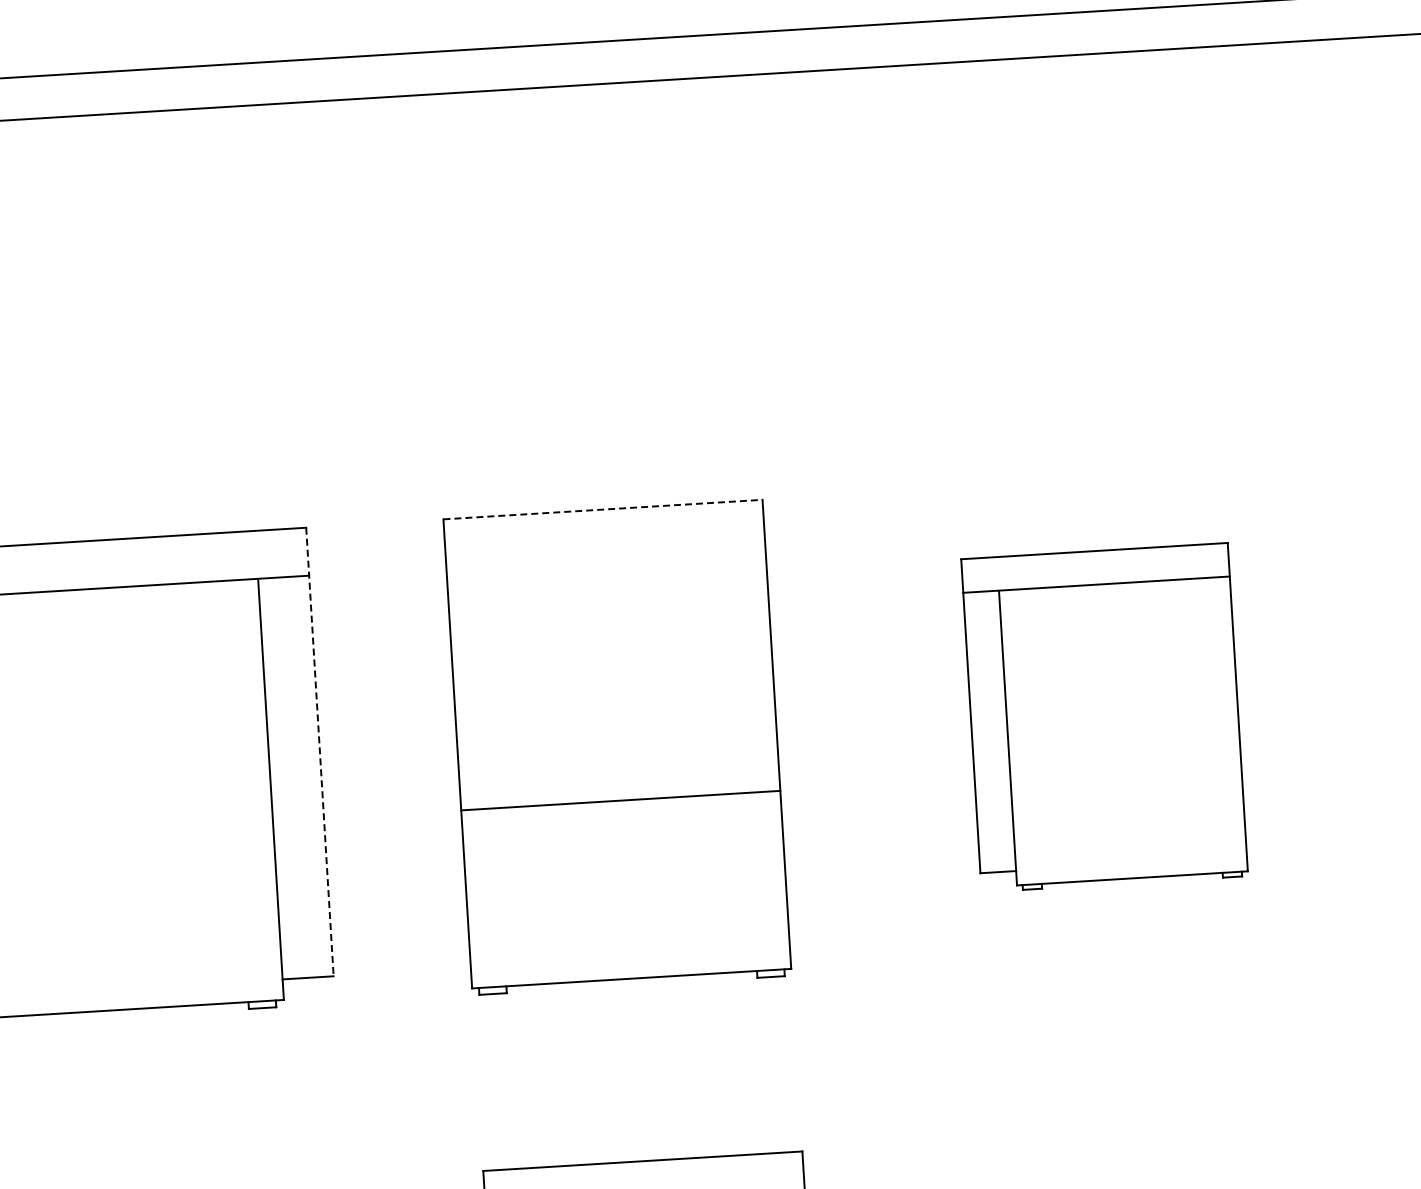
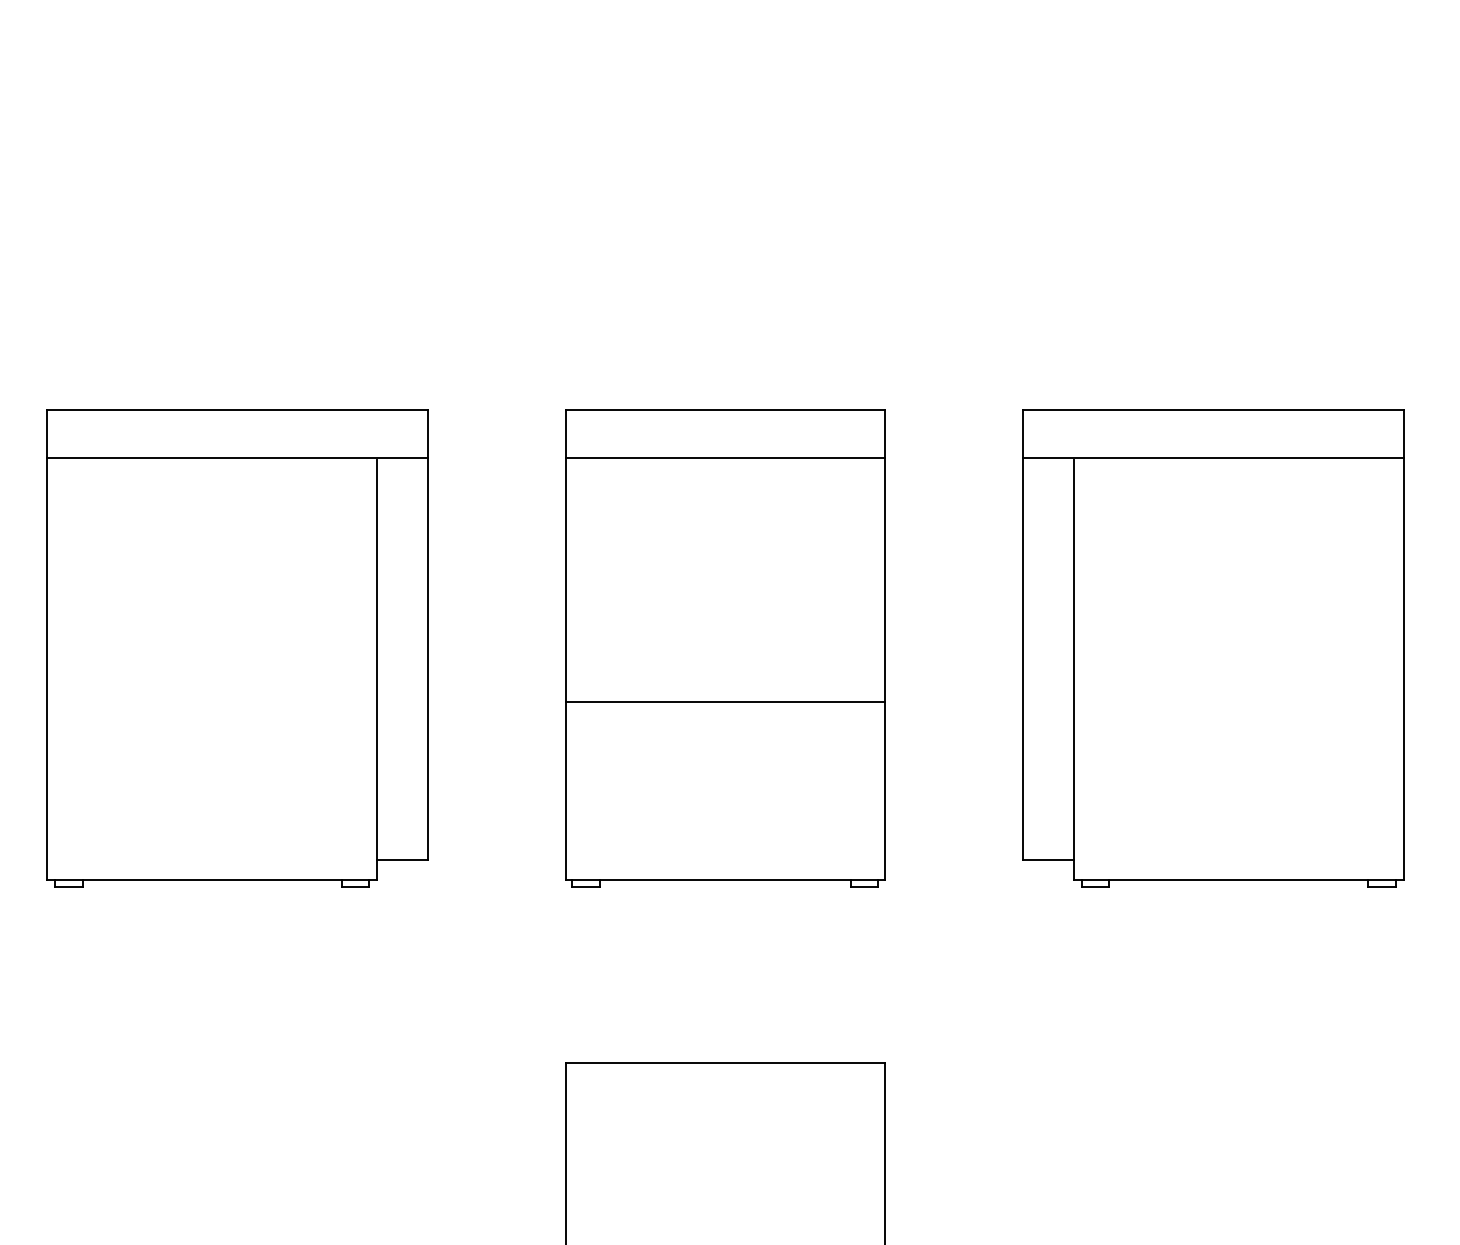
line: (603, 509) -> (725, 410), dashed -> solid
line: (605, 557) -> (725, 458), added
part: (1104, 717) -> (1213, 648), size x1.43
line: (320, 752) -> (428, 635), dashed -> solid

